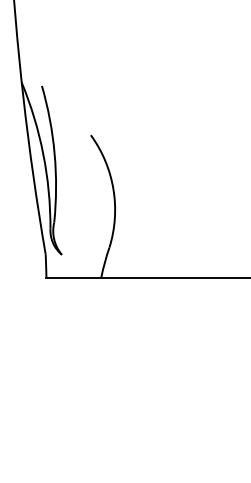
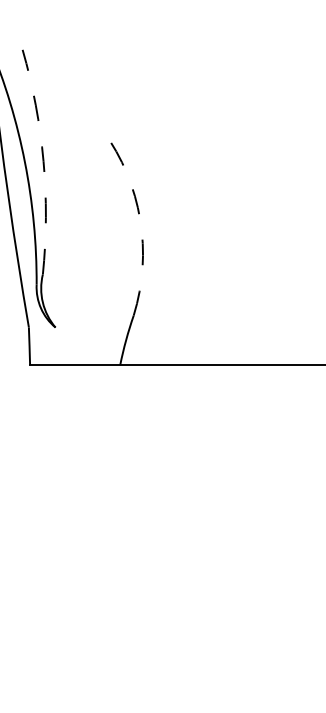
arc: (54, 153) -> (43, 160), solid -> dashed
arc: (113, 189) -> (140, 220), solid -> dashed

